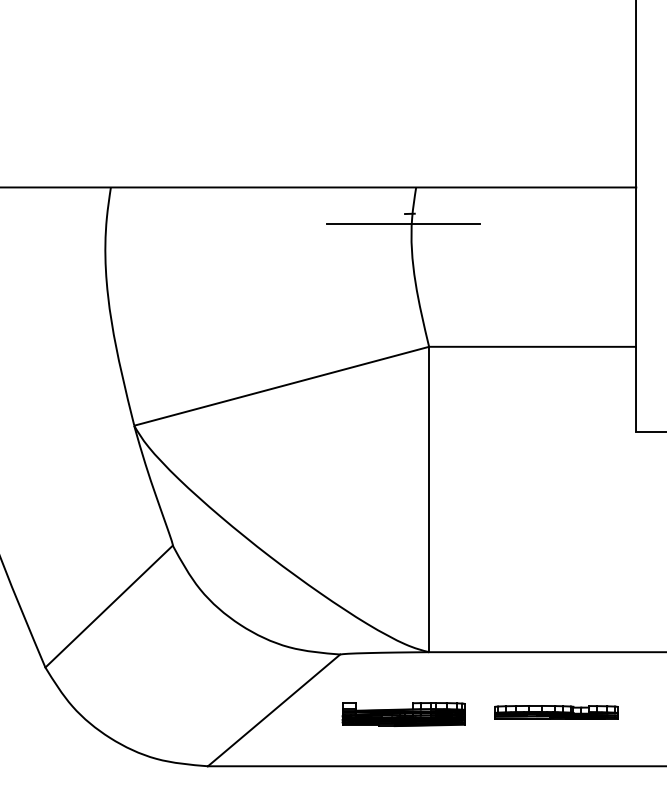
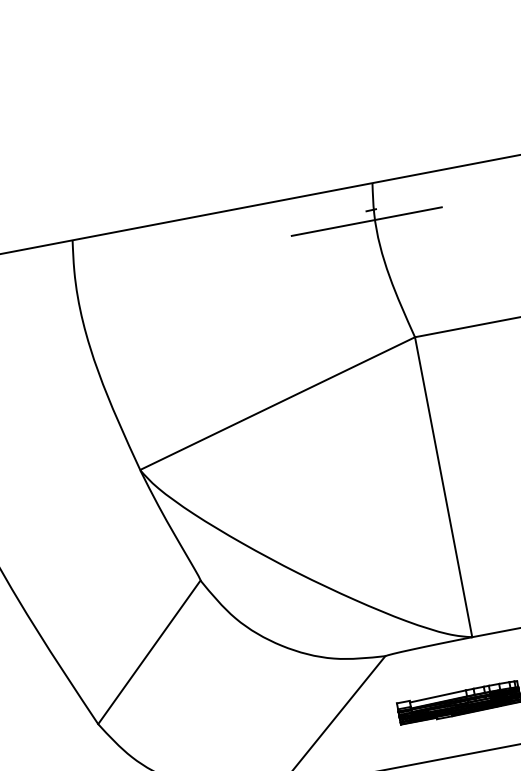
line: (383, 703) -> (437, 696), added

